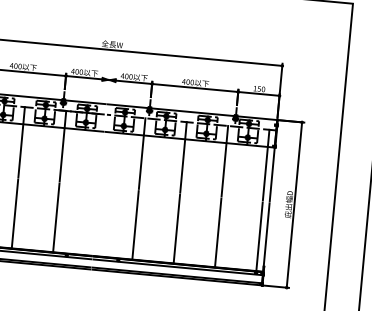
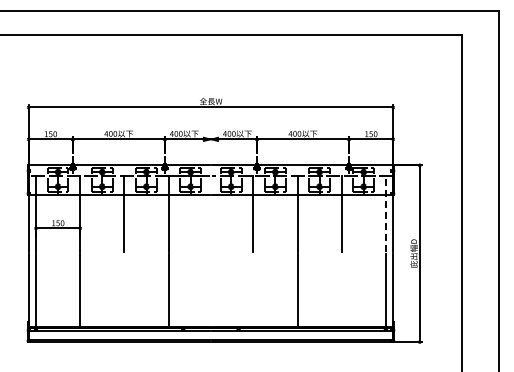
line: (265, 165) -> (385, 214), solid -> dashed
line: (15, 213) -> (124, 290), removed
line: (135, 225) -> (253, 290), removed
line: (218, 232) -> (341, 290), removed

